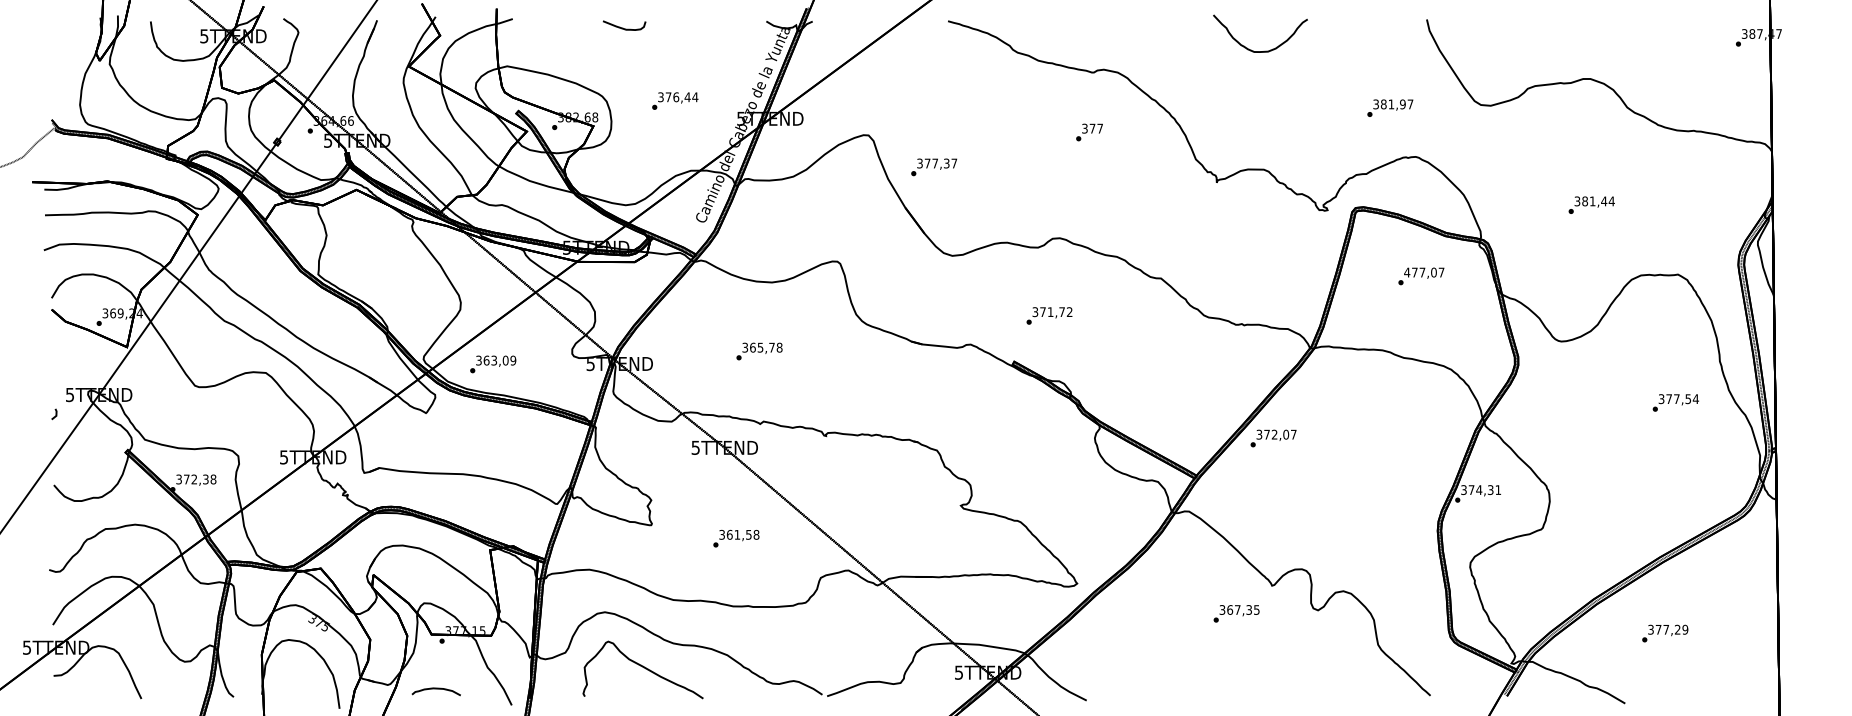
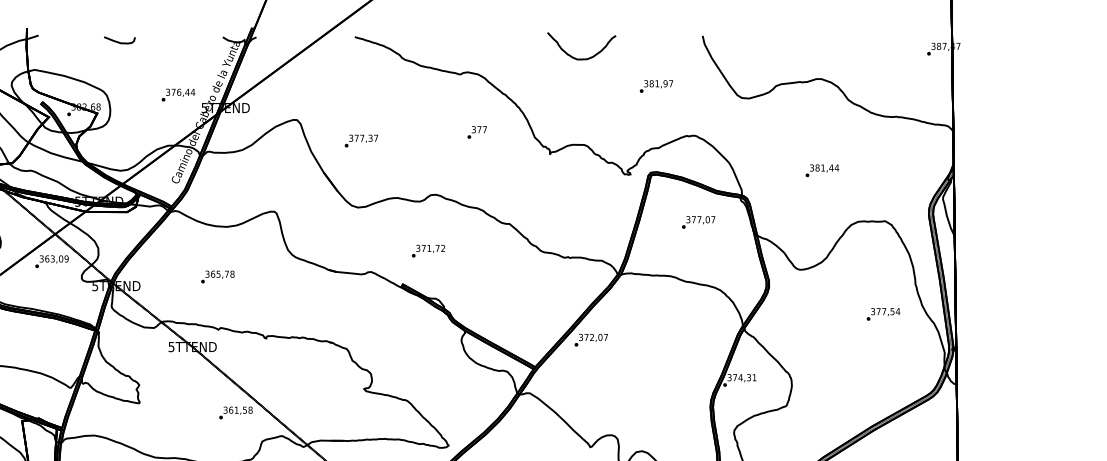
text: (675, 100) -> (178, 94), moved
text: (1390, 107) -> (656, 85), moved
text: (1089, 132) -> (477, 132), moved
text: (934, 167) -> (361, 141), moved
text: (1407, 272) -> (688, 219), 477,07 -> 377,07
text: (493, 364) -> (52, 261), moved
text: (736, 538) -> (236, 412), moved

